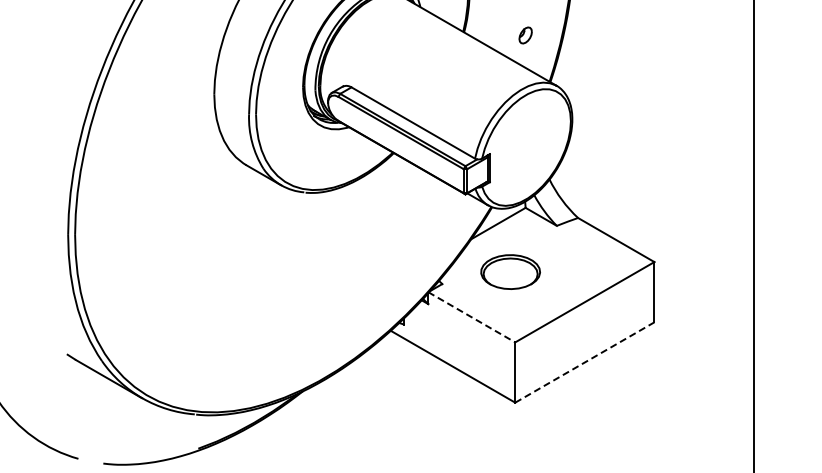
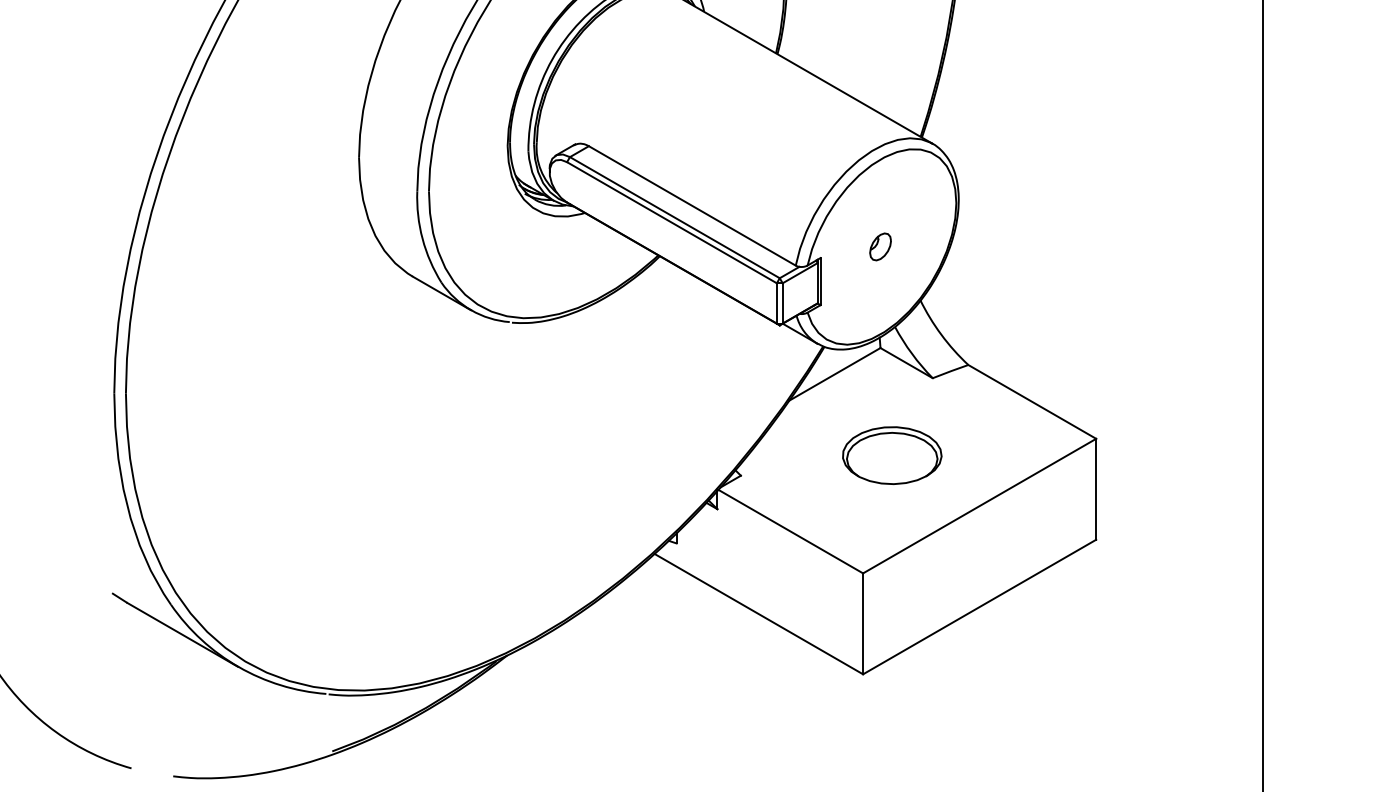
part: (525, 35) -> (880, 246), moved
part: (510, 271) -> (892, 454), moved
line: (472, 317) -> (791, 531), dashed -> solid
line: (585, 362) -> (980, 607), dashed -> solid

